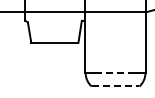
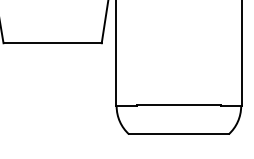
line: (116, 72) -> (180, 105), dashed -> solid
line: (115, 86) -> (178, 134), dashed -> solid

